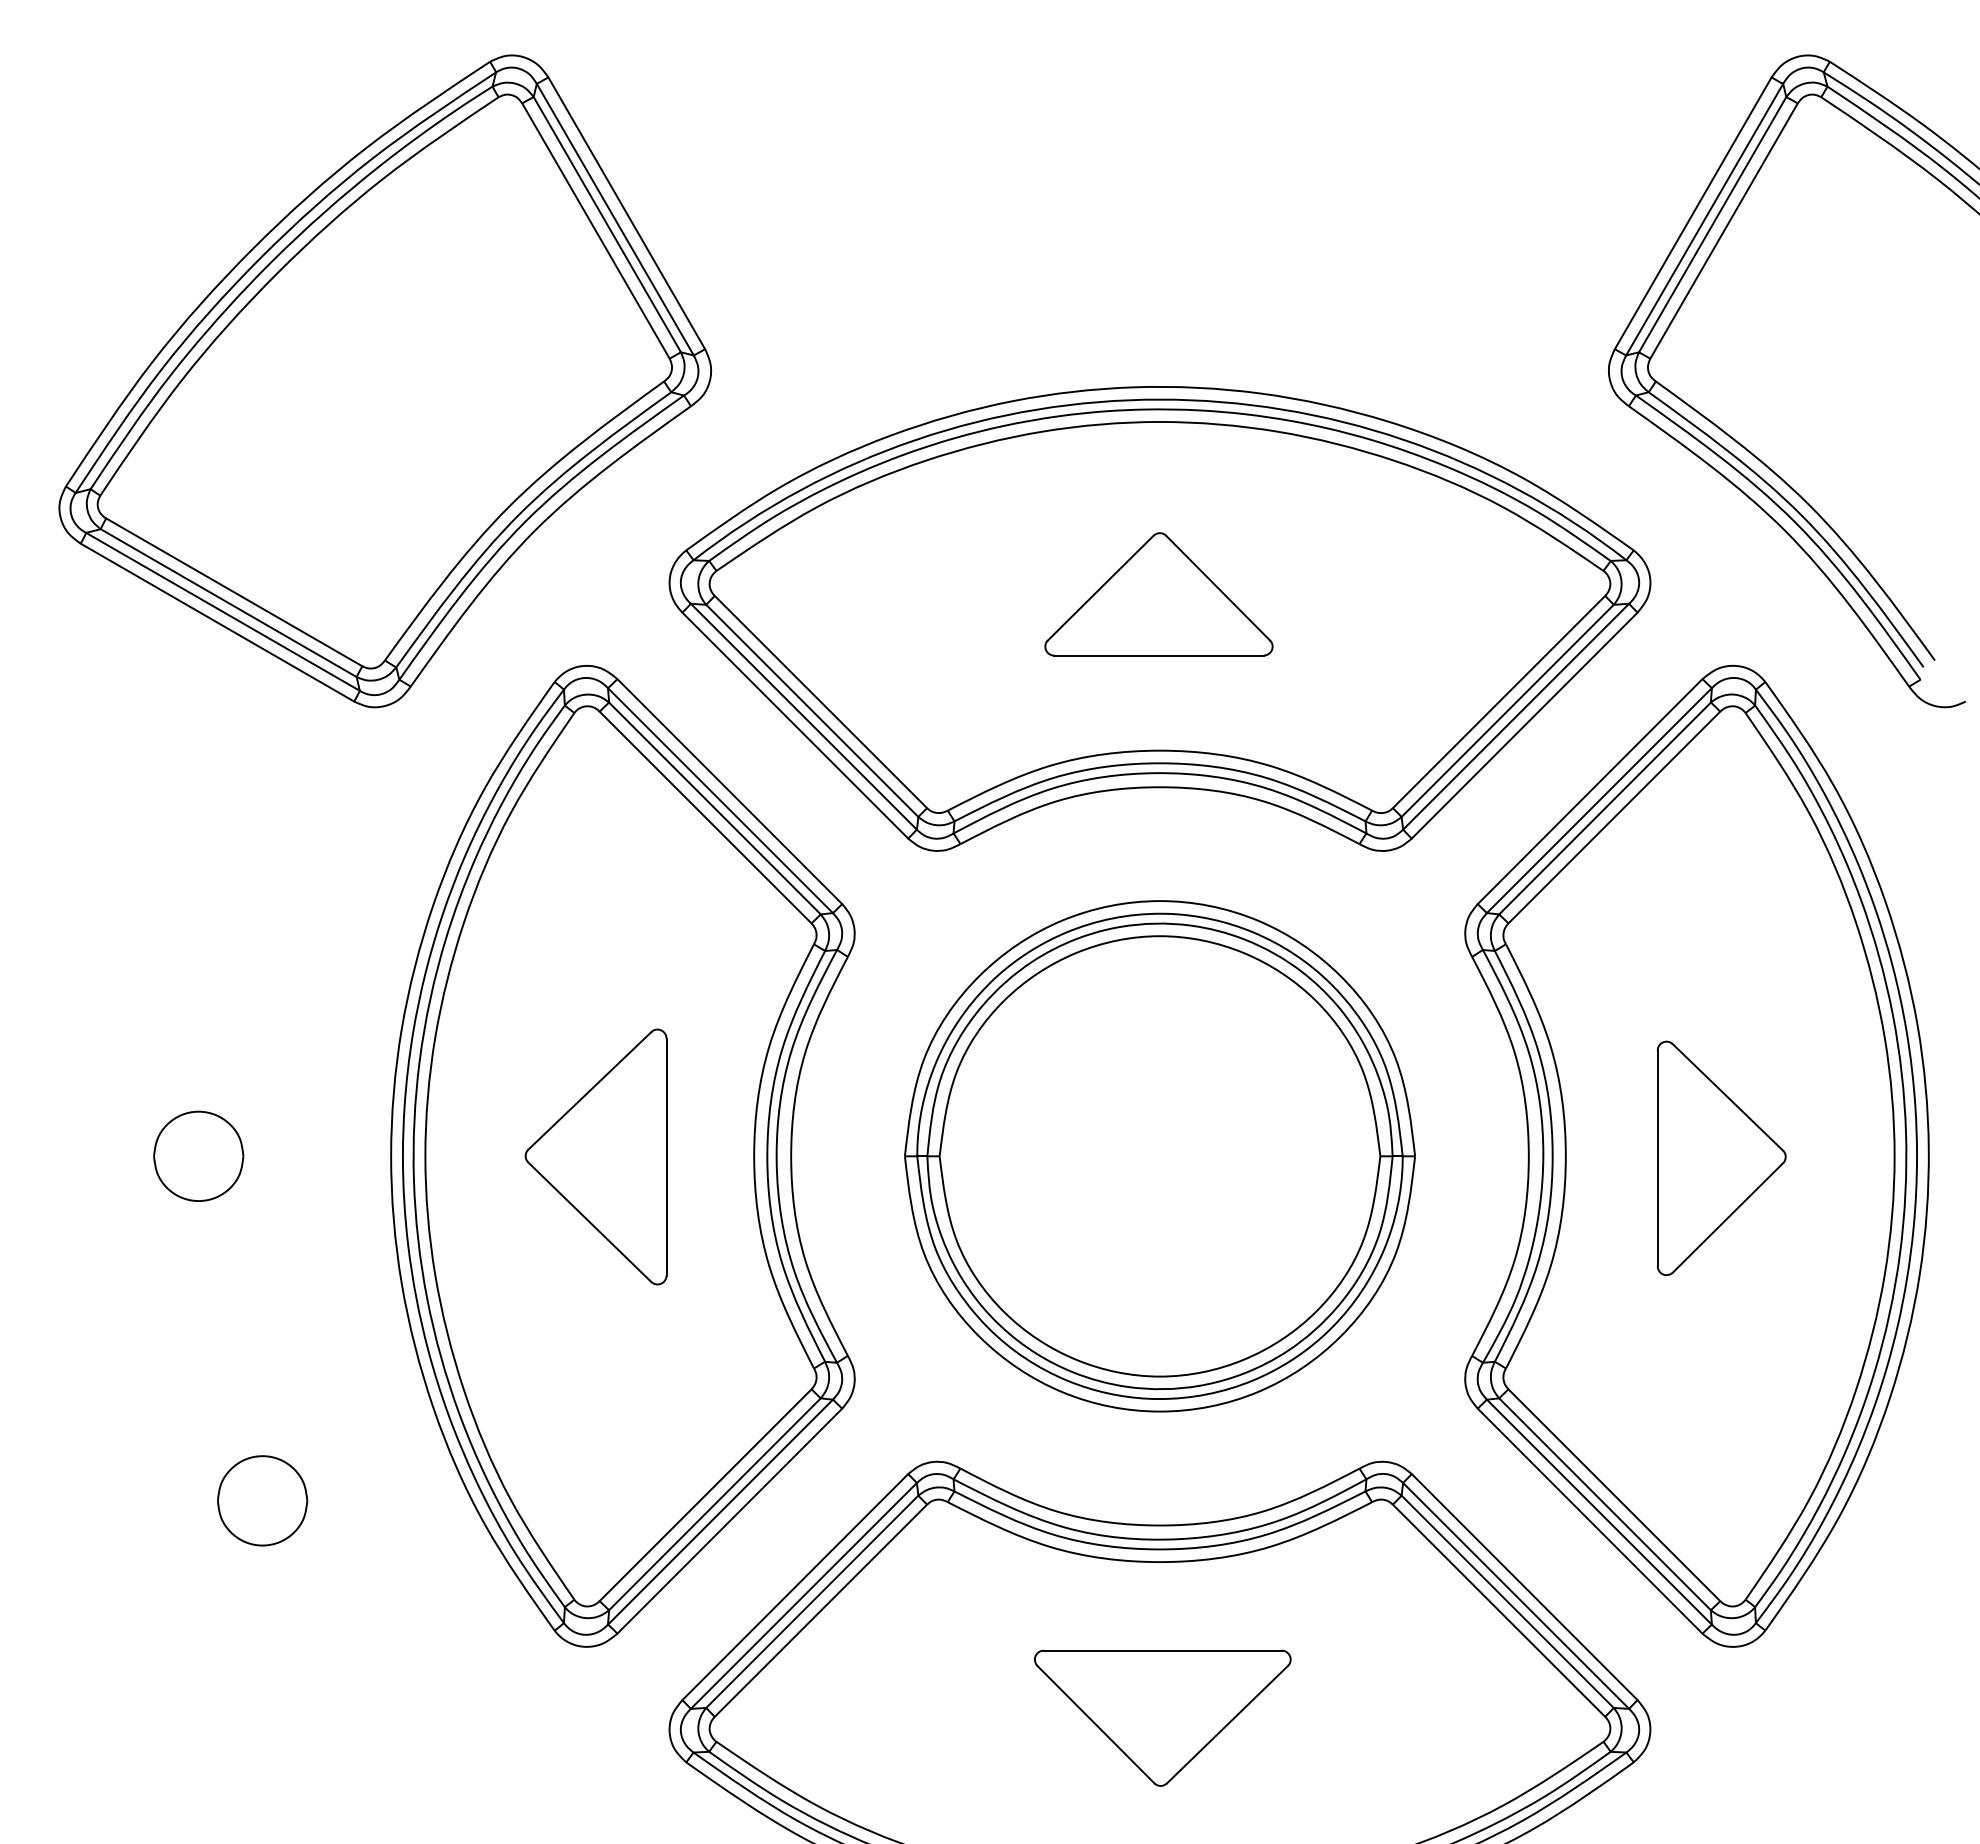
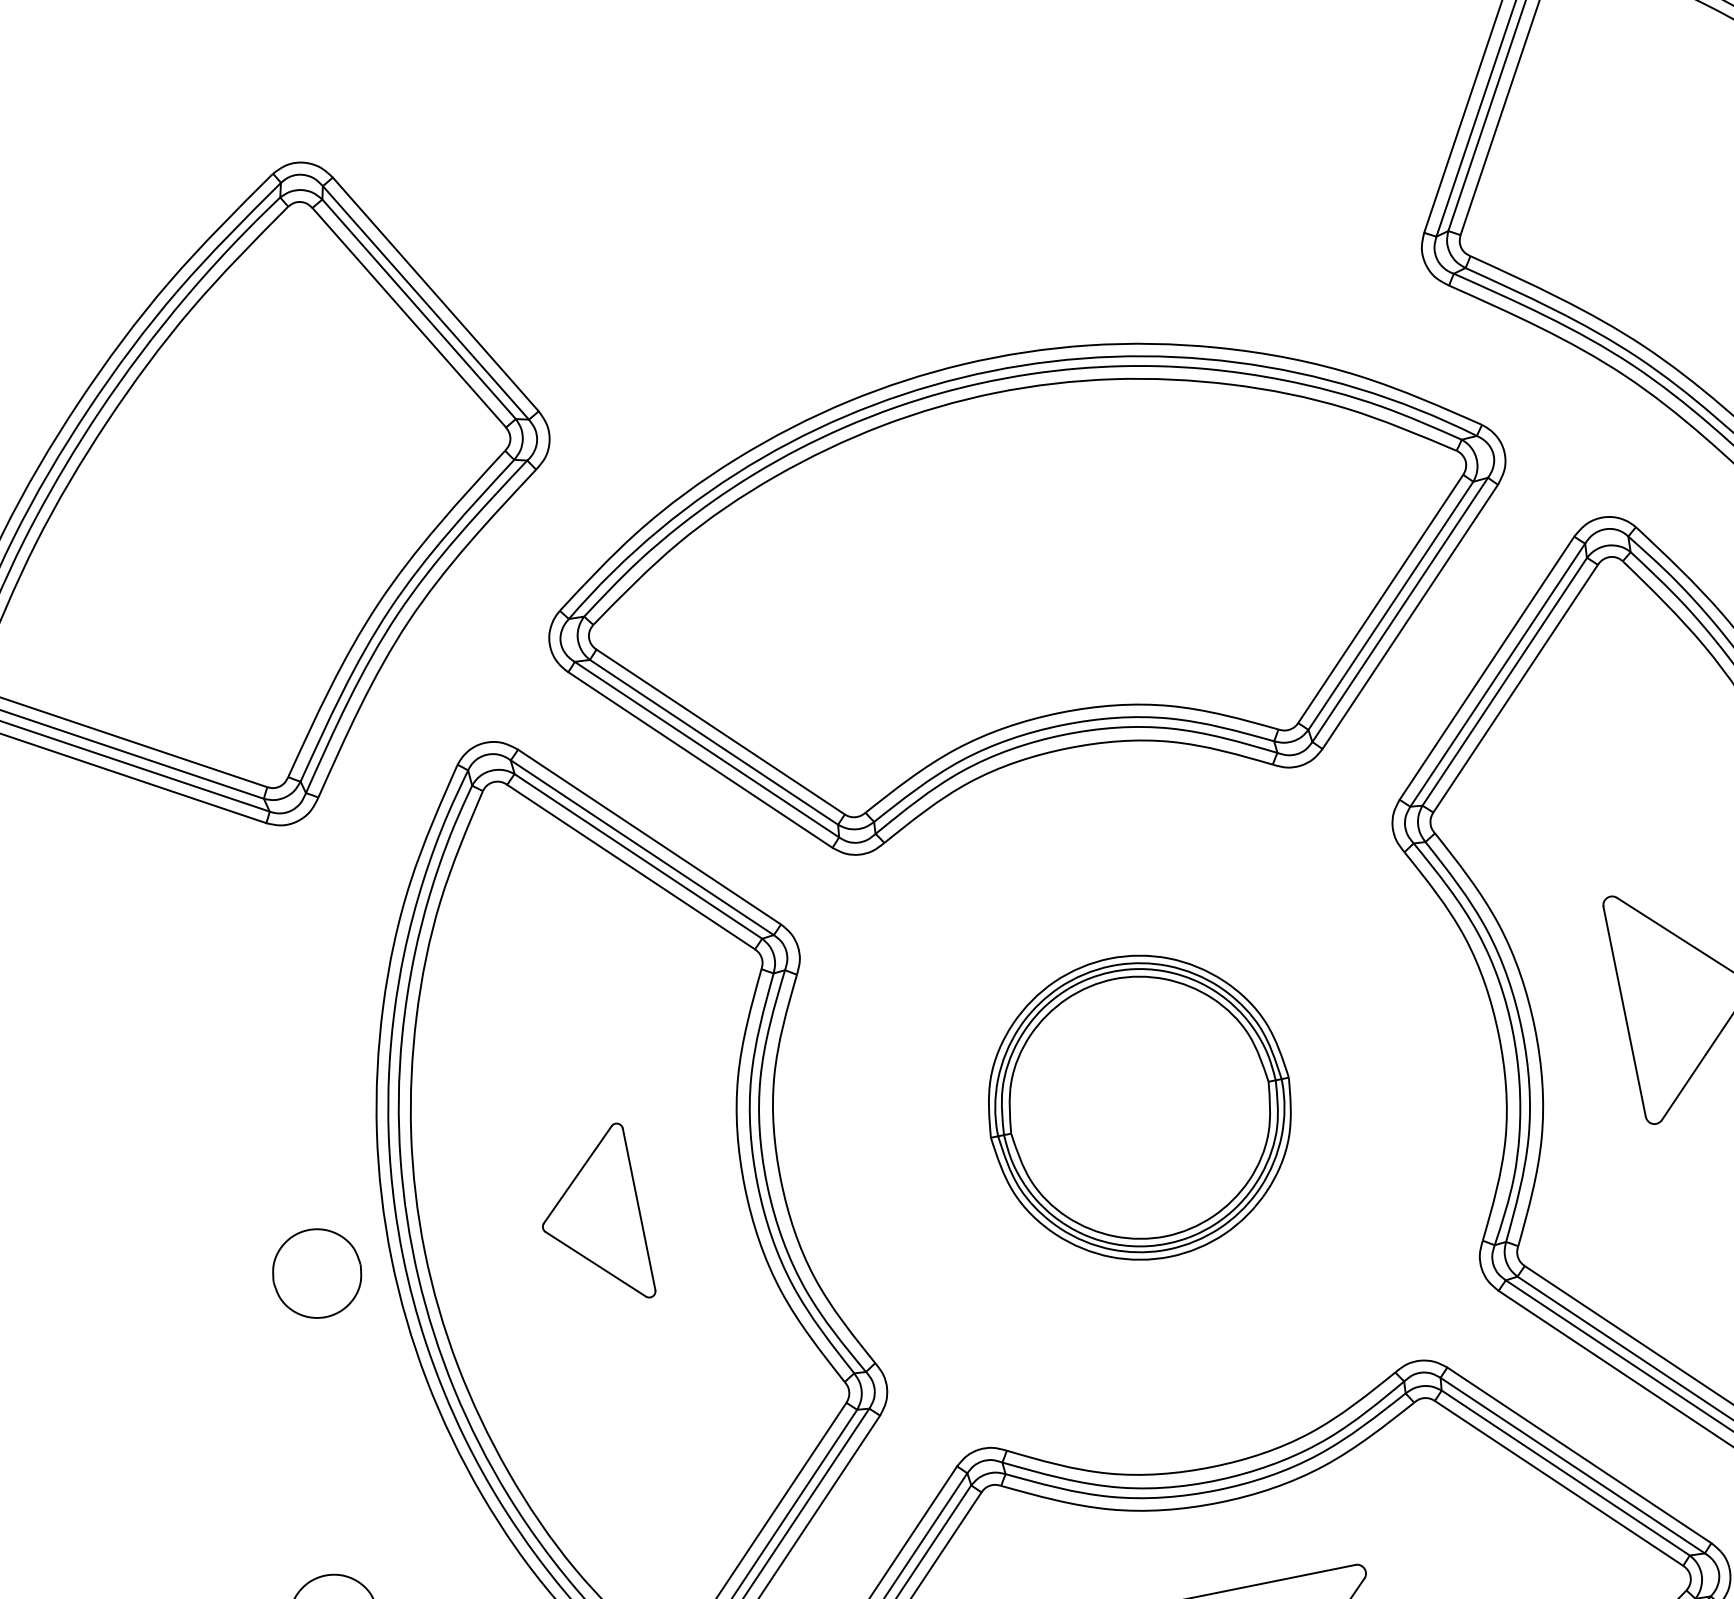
part: (1158, 594) -> (1028, 561), removed
part: (198, 1155) -> (316, 1272), moved
part: (595, 1156) -> (590, 1218), size x0.7
part: (1159, 1156) -> (1139, 1107), size x0.6

